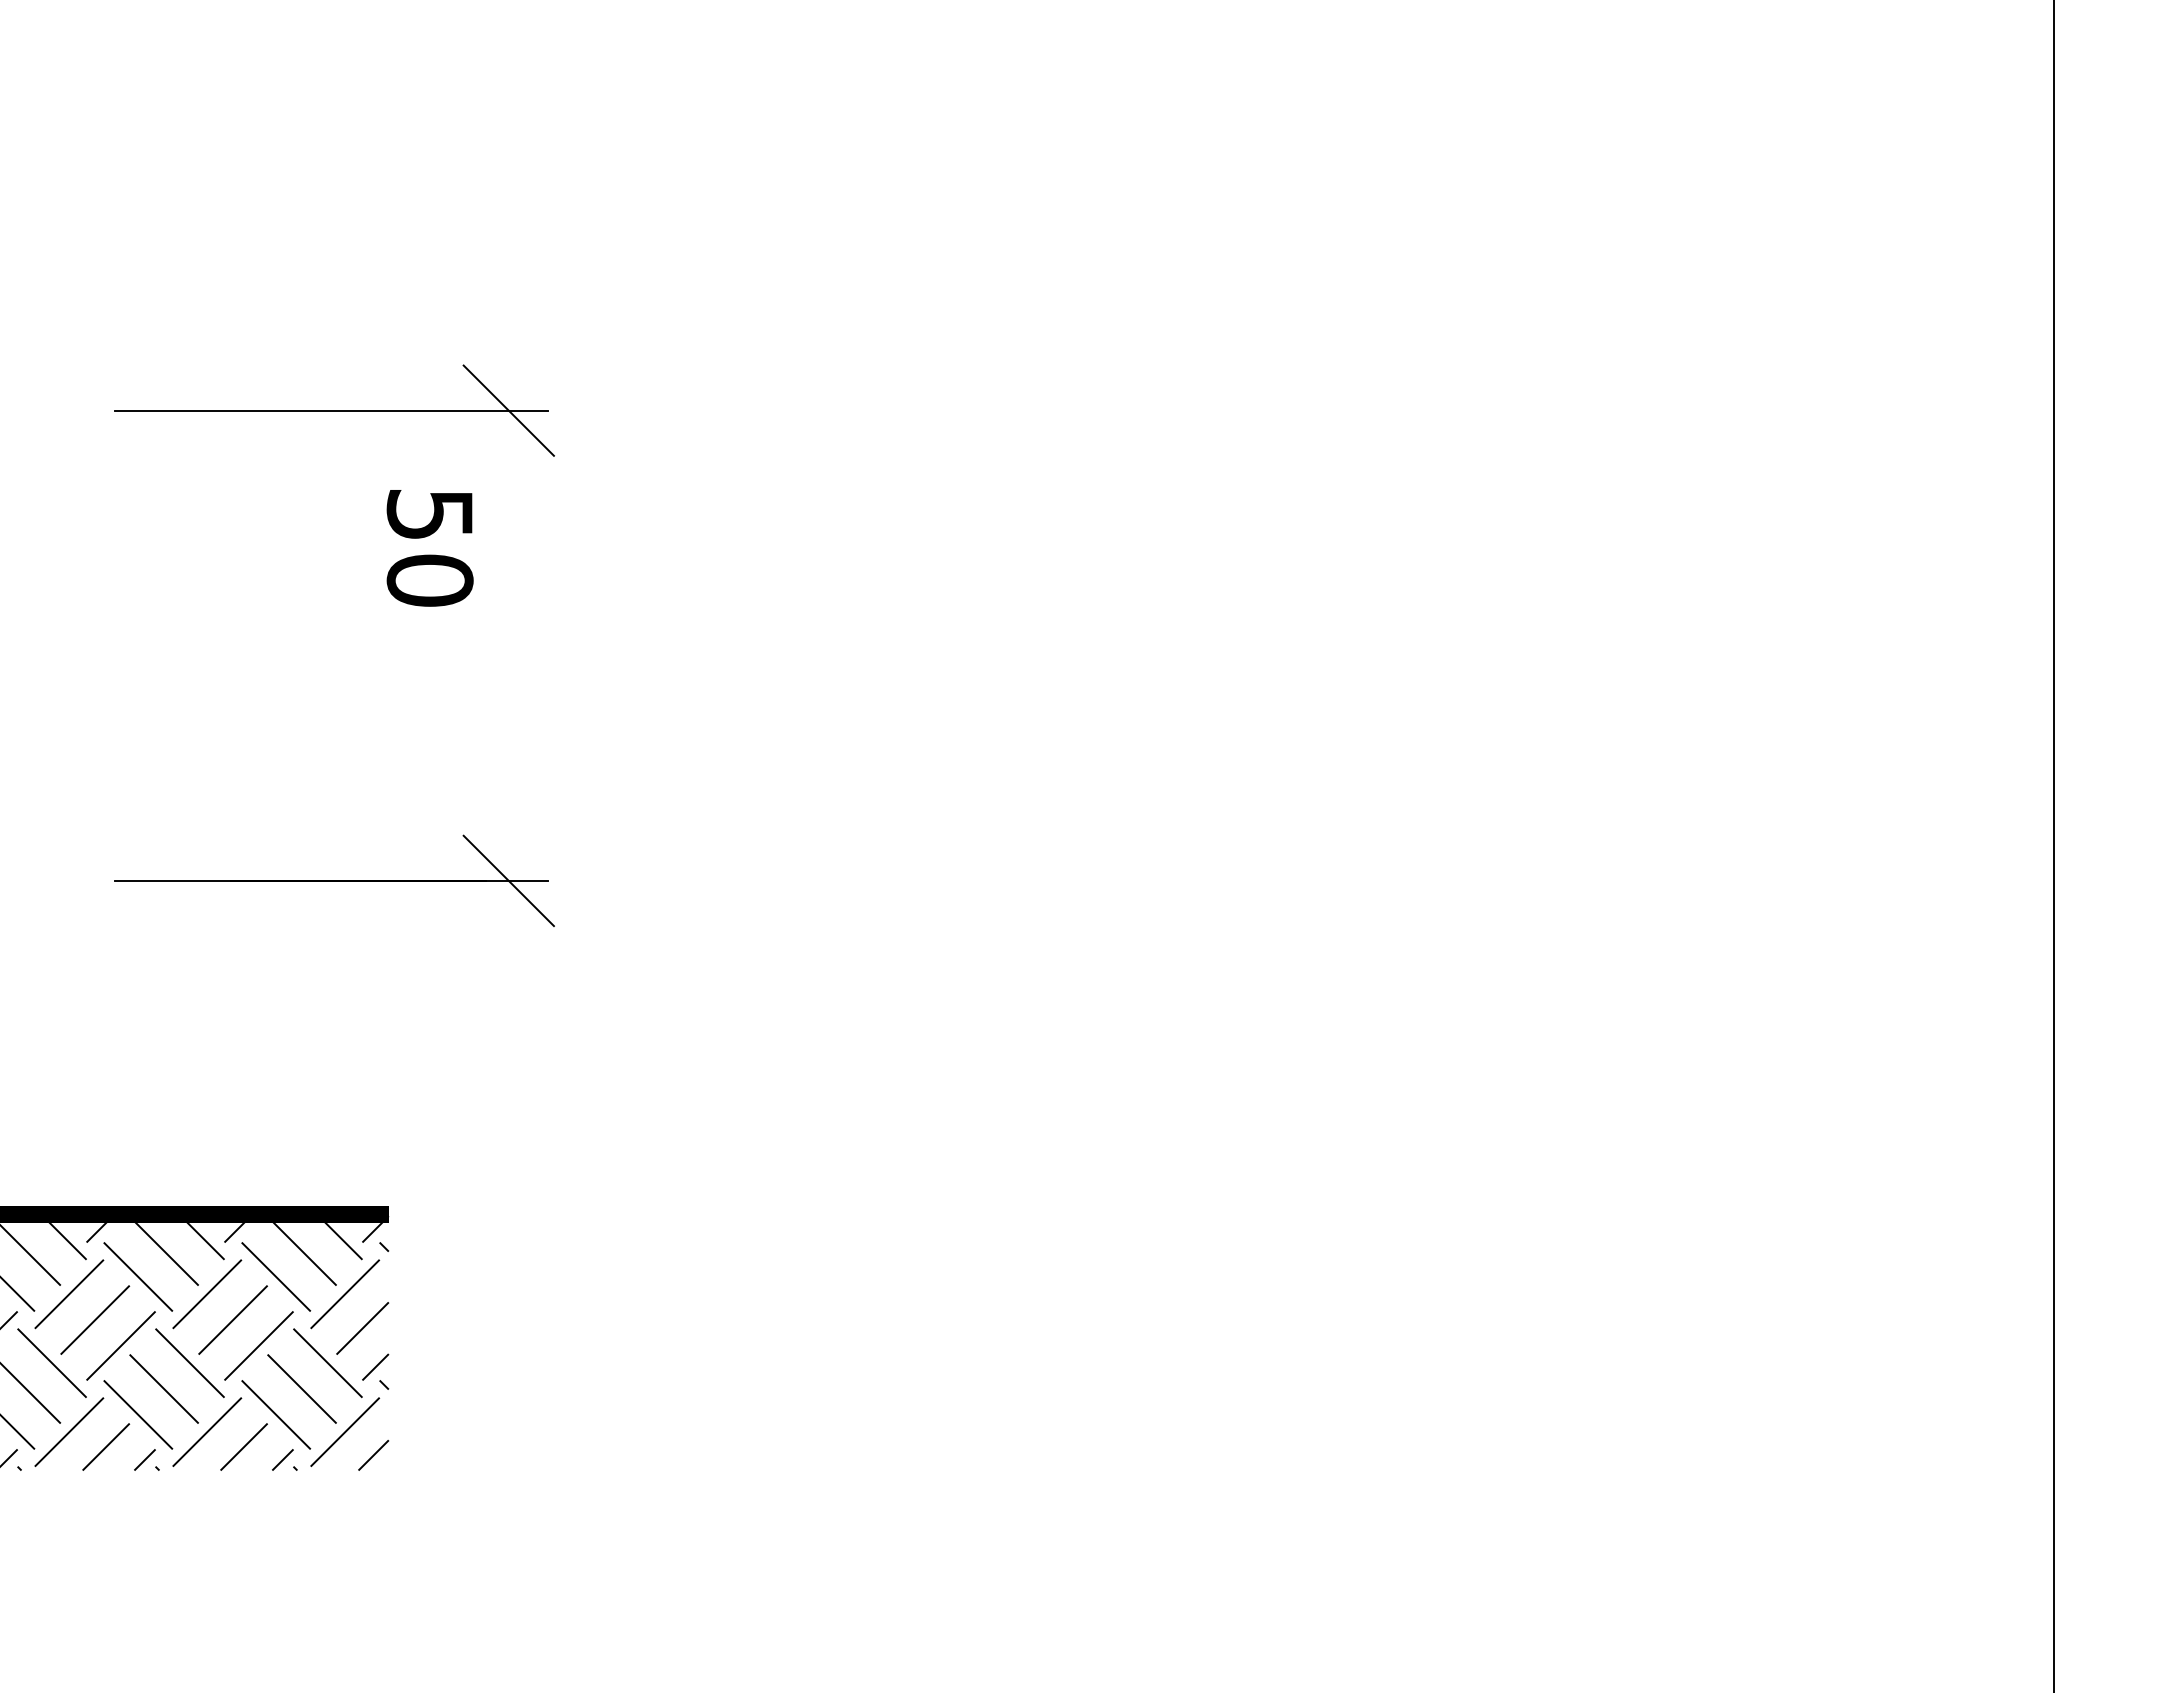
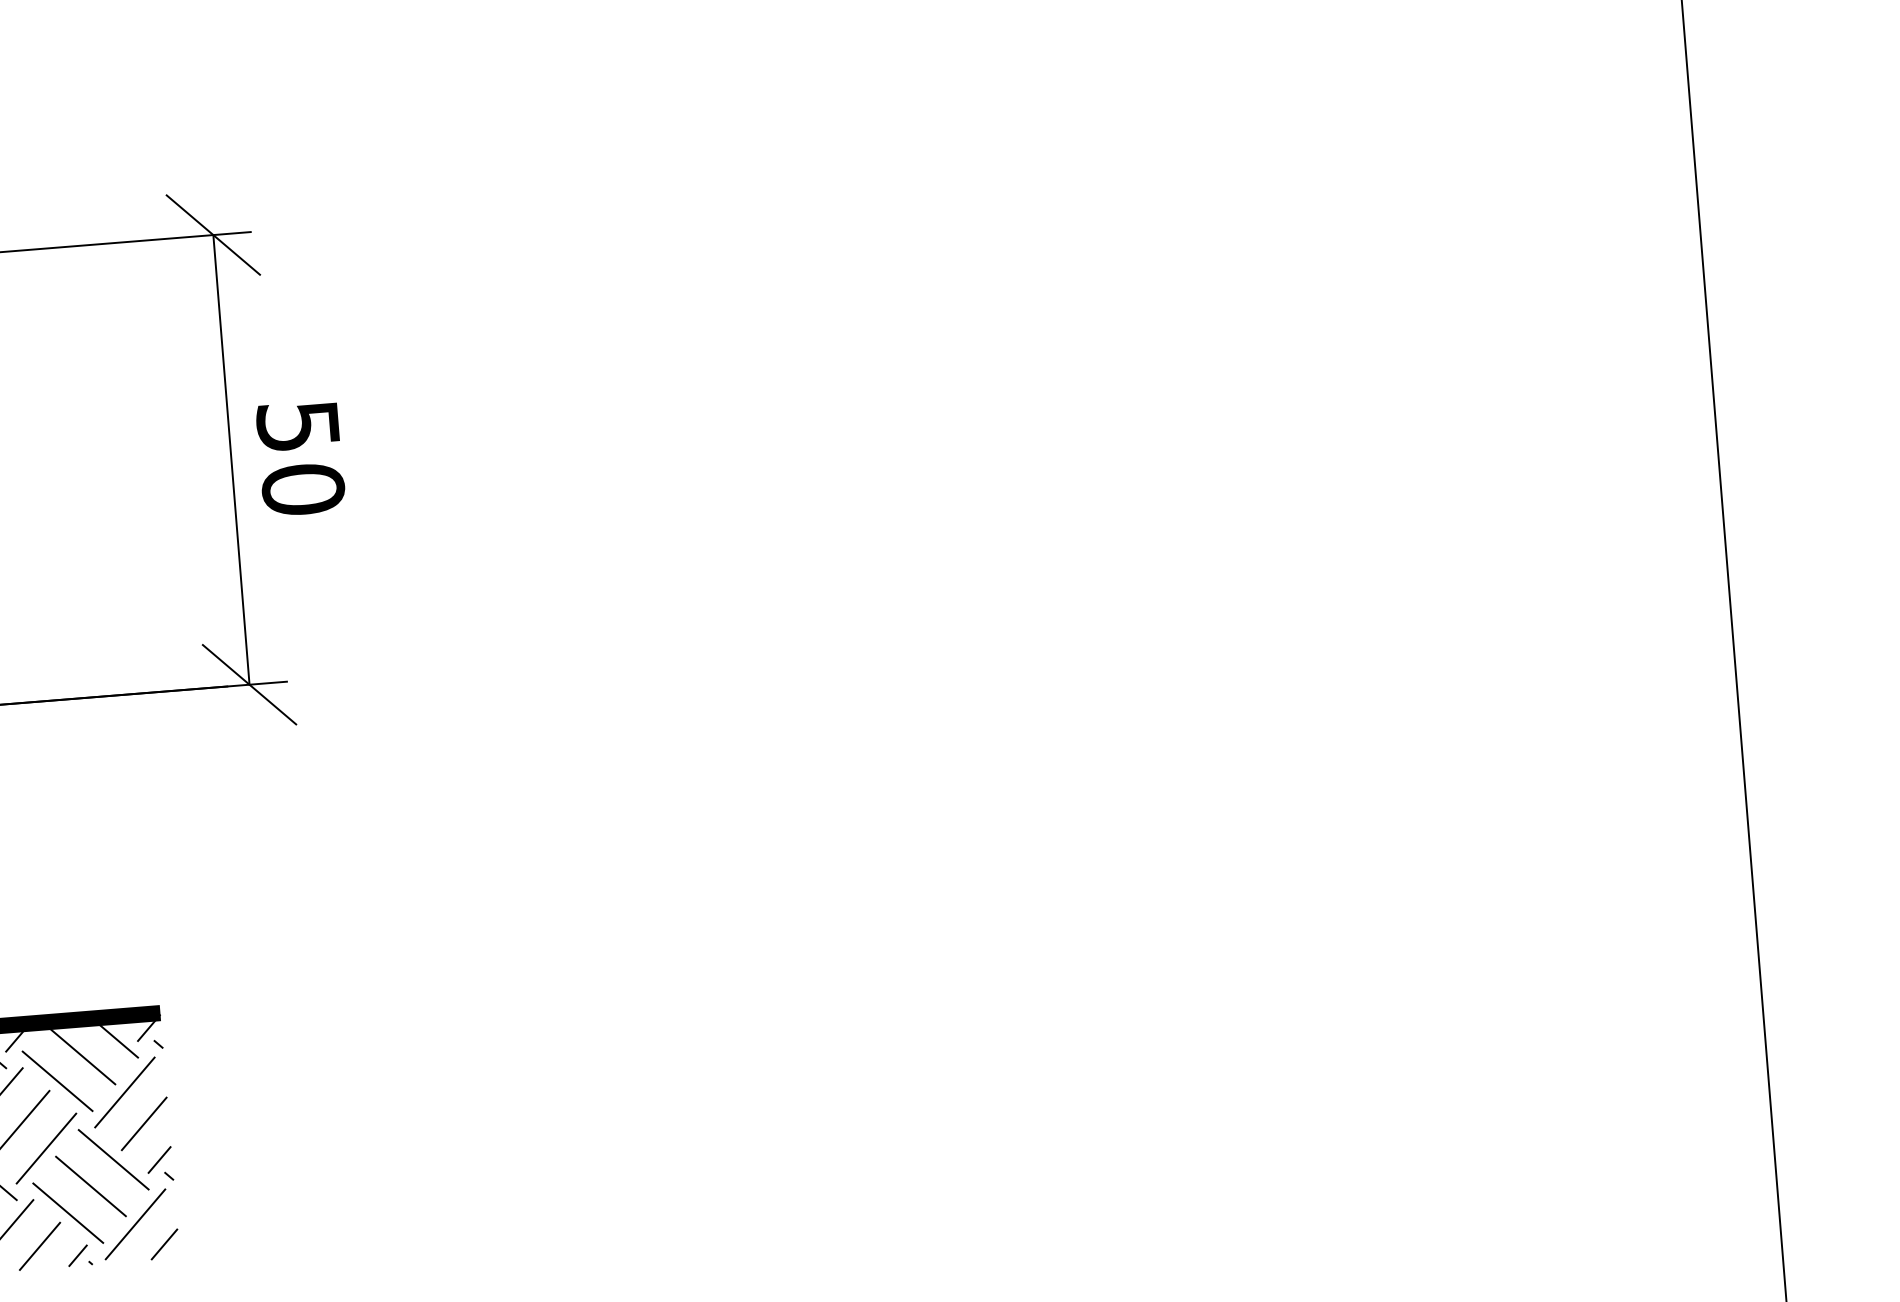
text: (429, 548) -> (300, 458), moved
line: (508, 645) -> (231, 459), added

